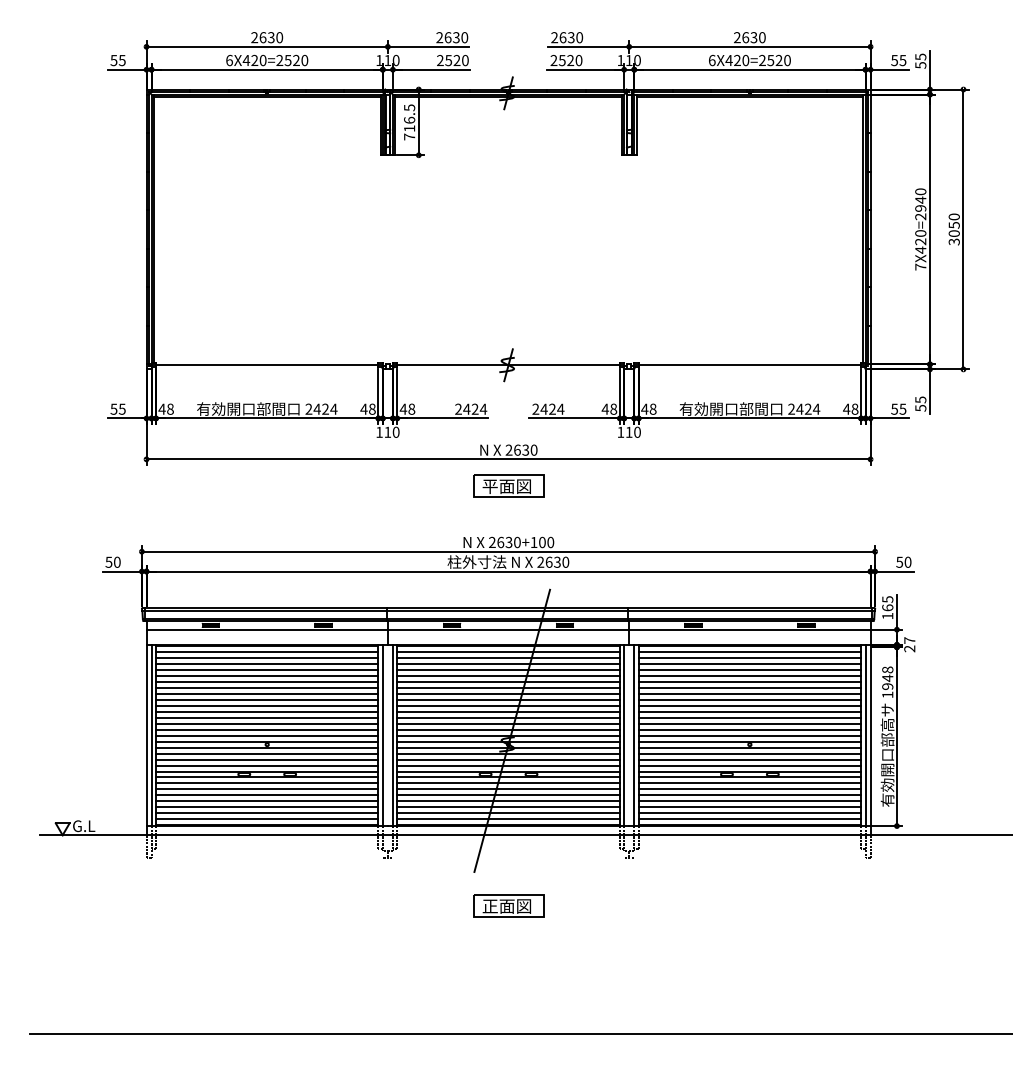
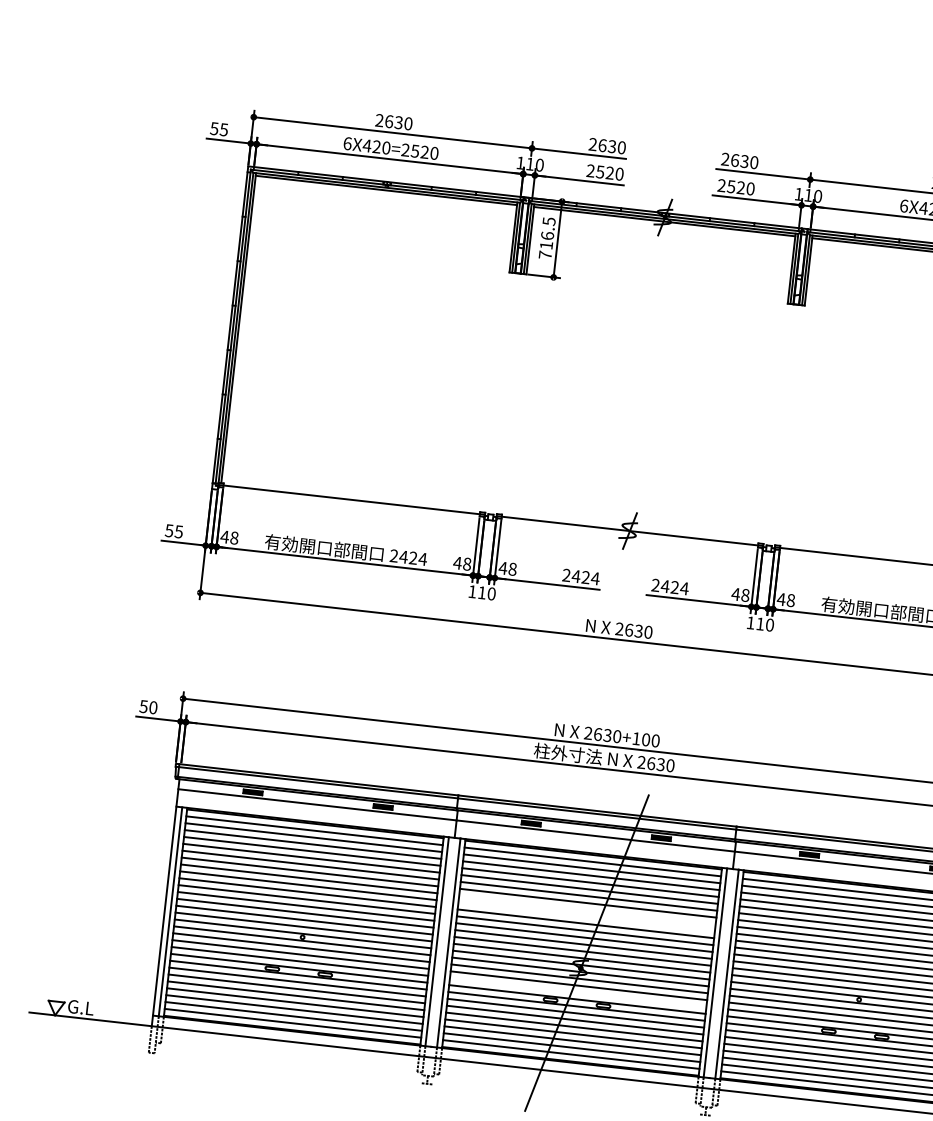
part: (508, 485) -> (614, 669), removed
line: (508, 693) -> (587, 909), removed
line: (508, 699) -> (586, 916), removed
line: (508, 765) -> (578, 992), removed

